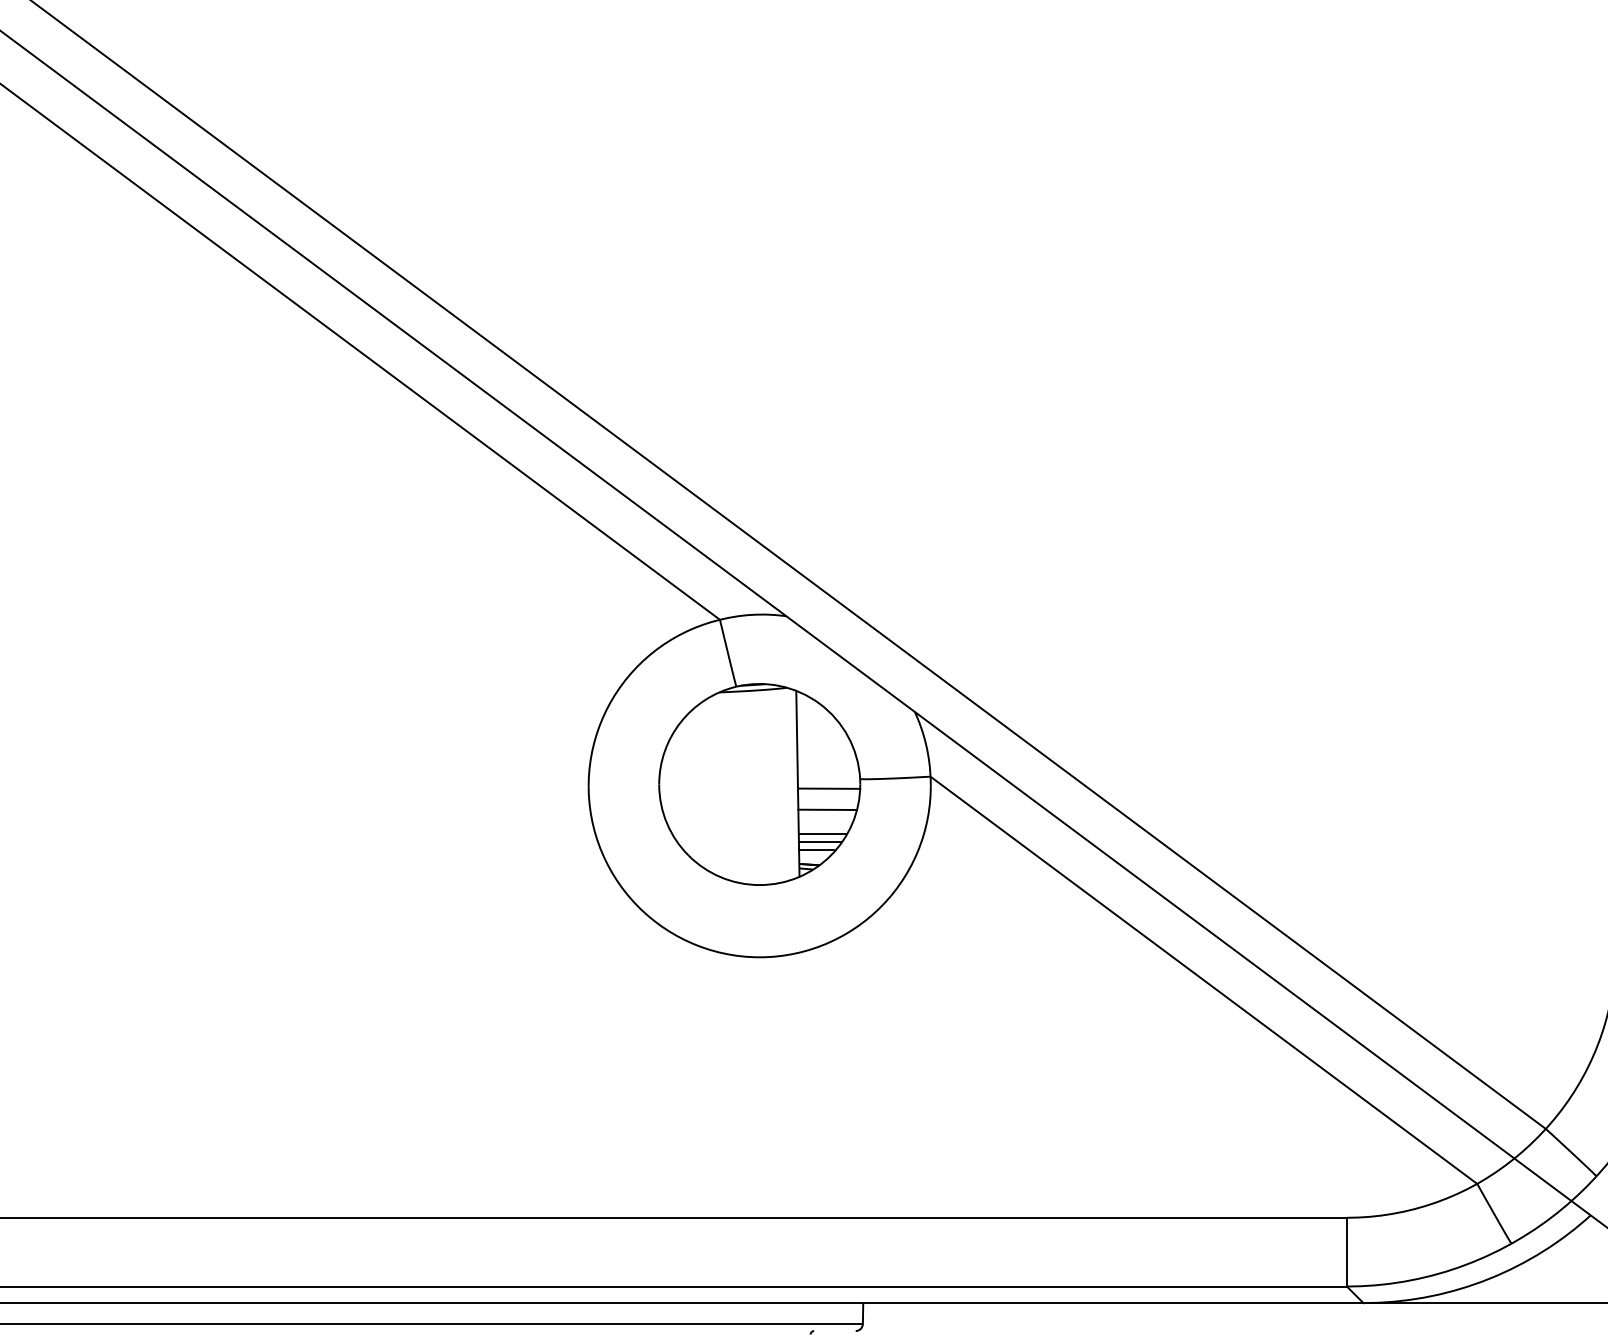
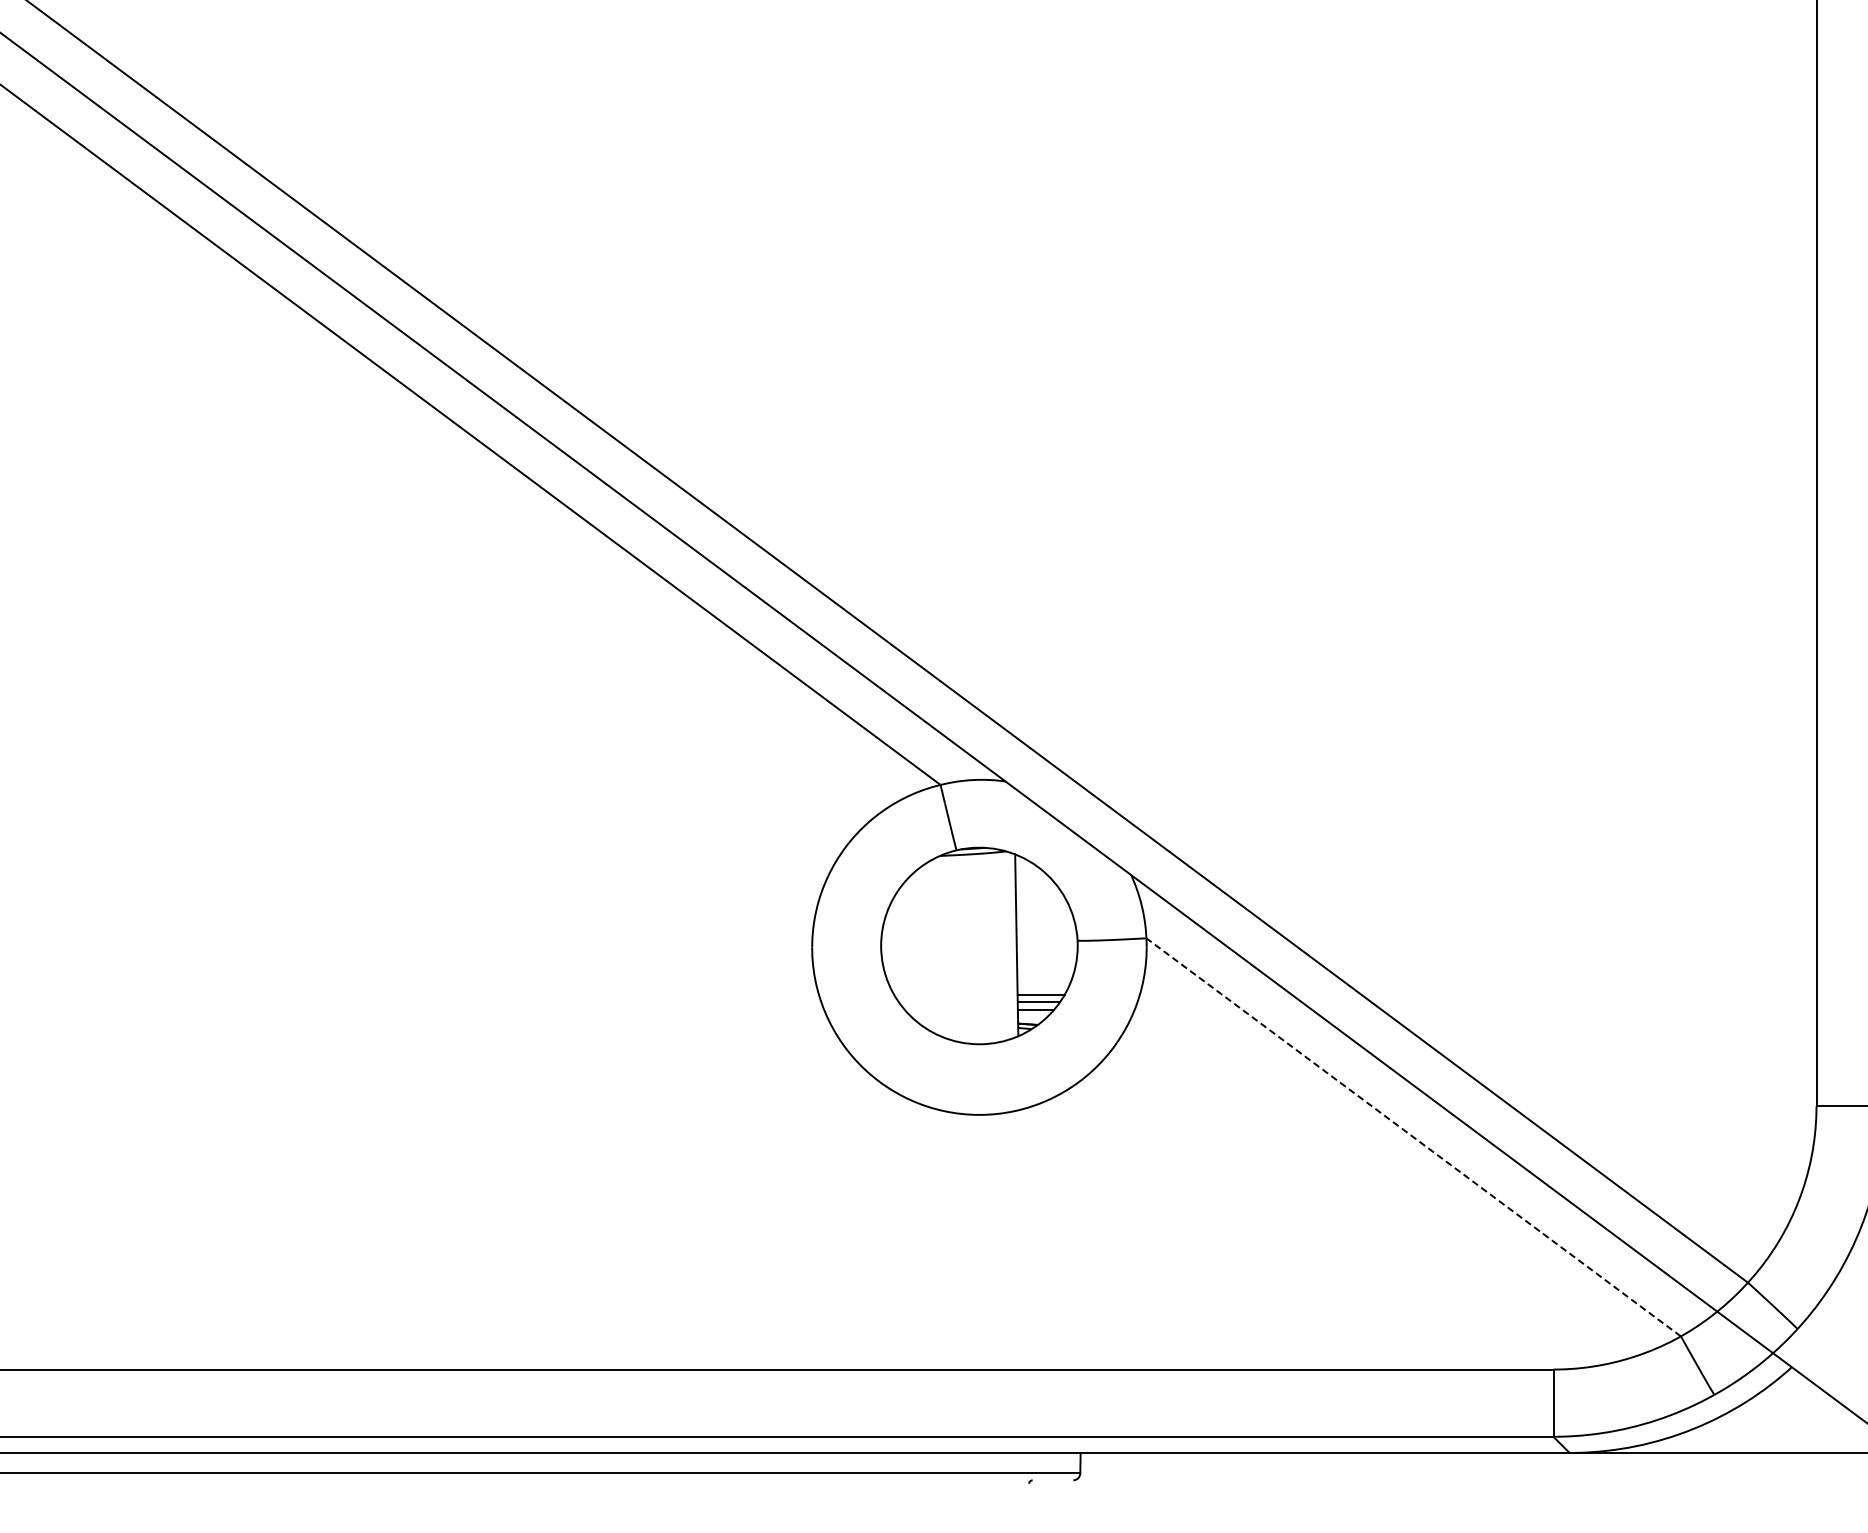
line: (828, 788) -> (1046, 949), removed
line: (827, 809) -> (1045, 970), removed
line: (1203, 980) -> (1413, 1137), solid -> dashed

